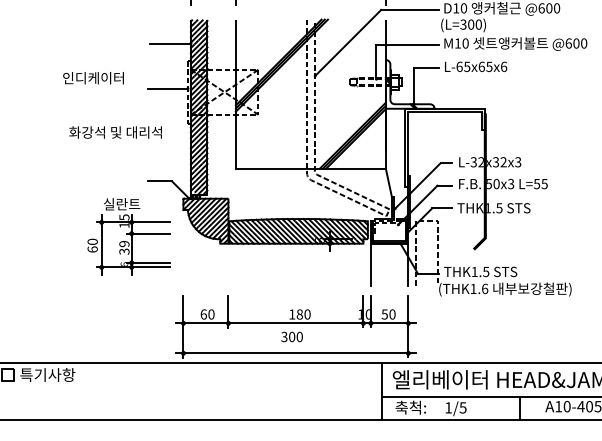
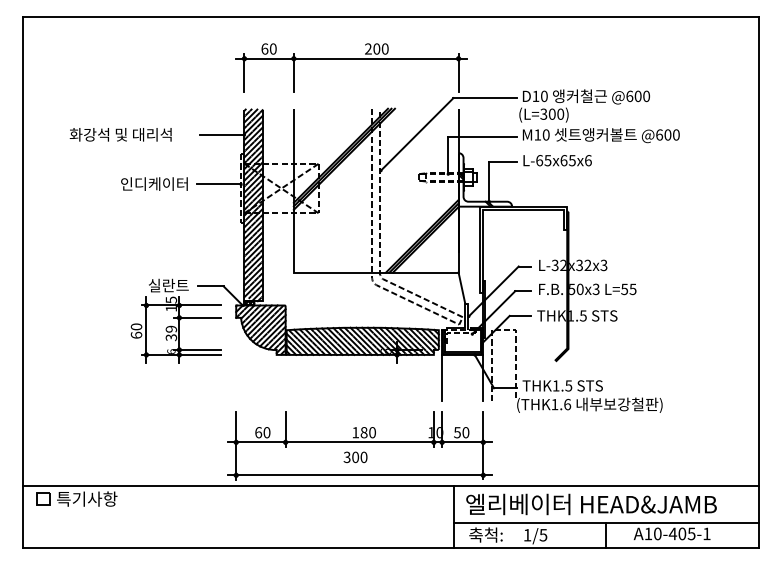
text: (93, 77) -> (154, 183), moved
text: (115, 132) -> (120, 134), moved
part: (128, 236) -> (175, 320), moved

